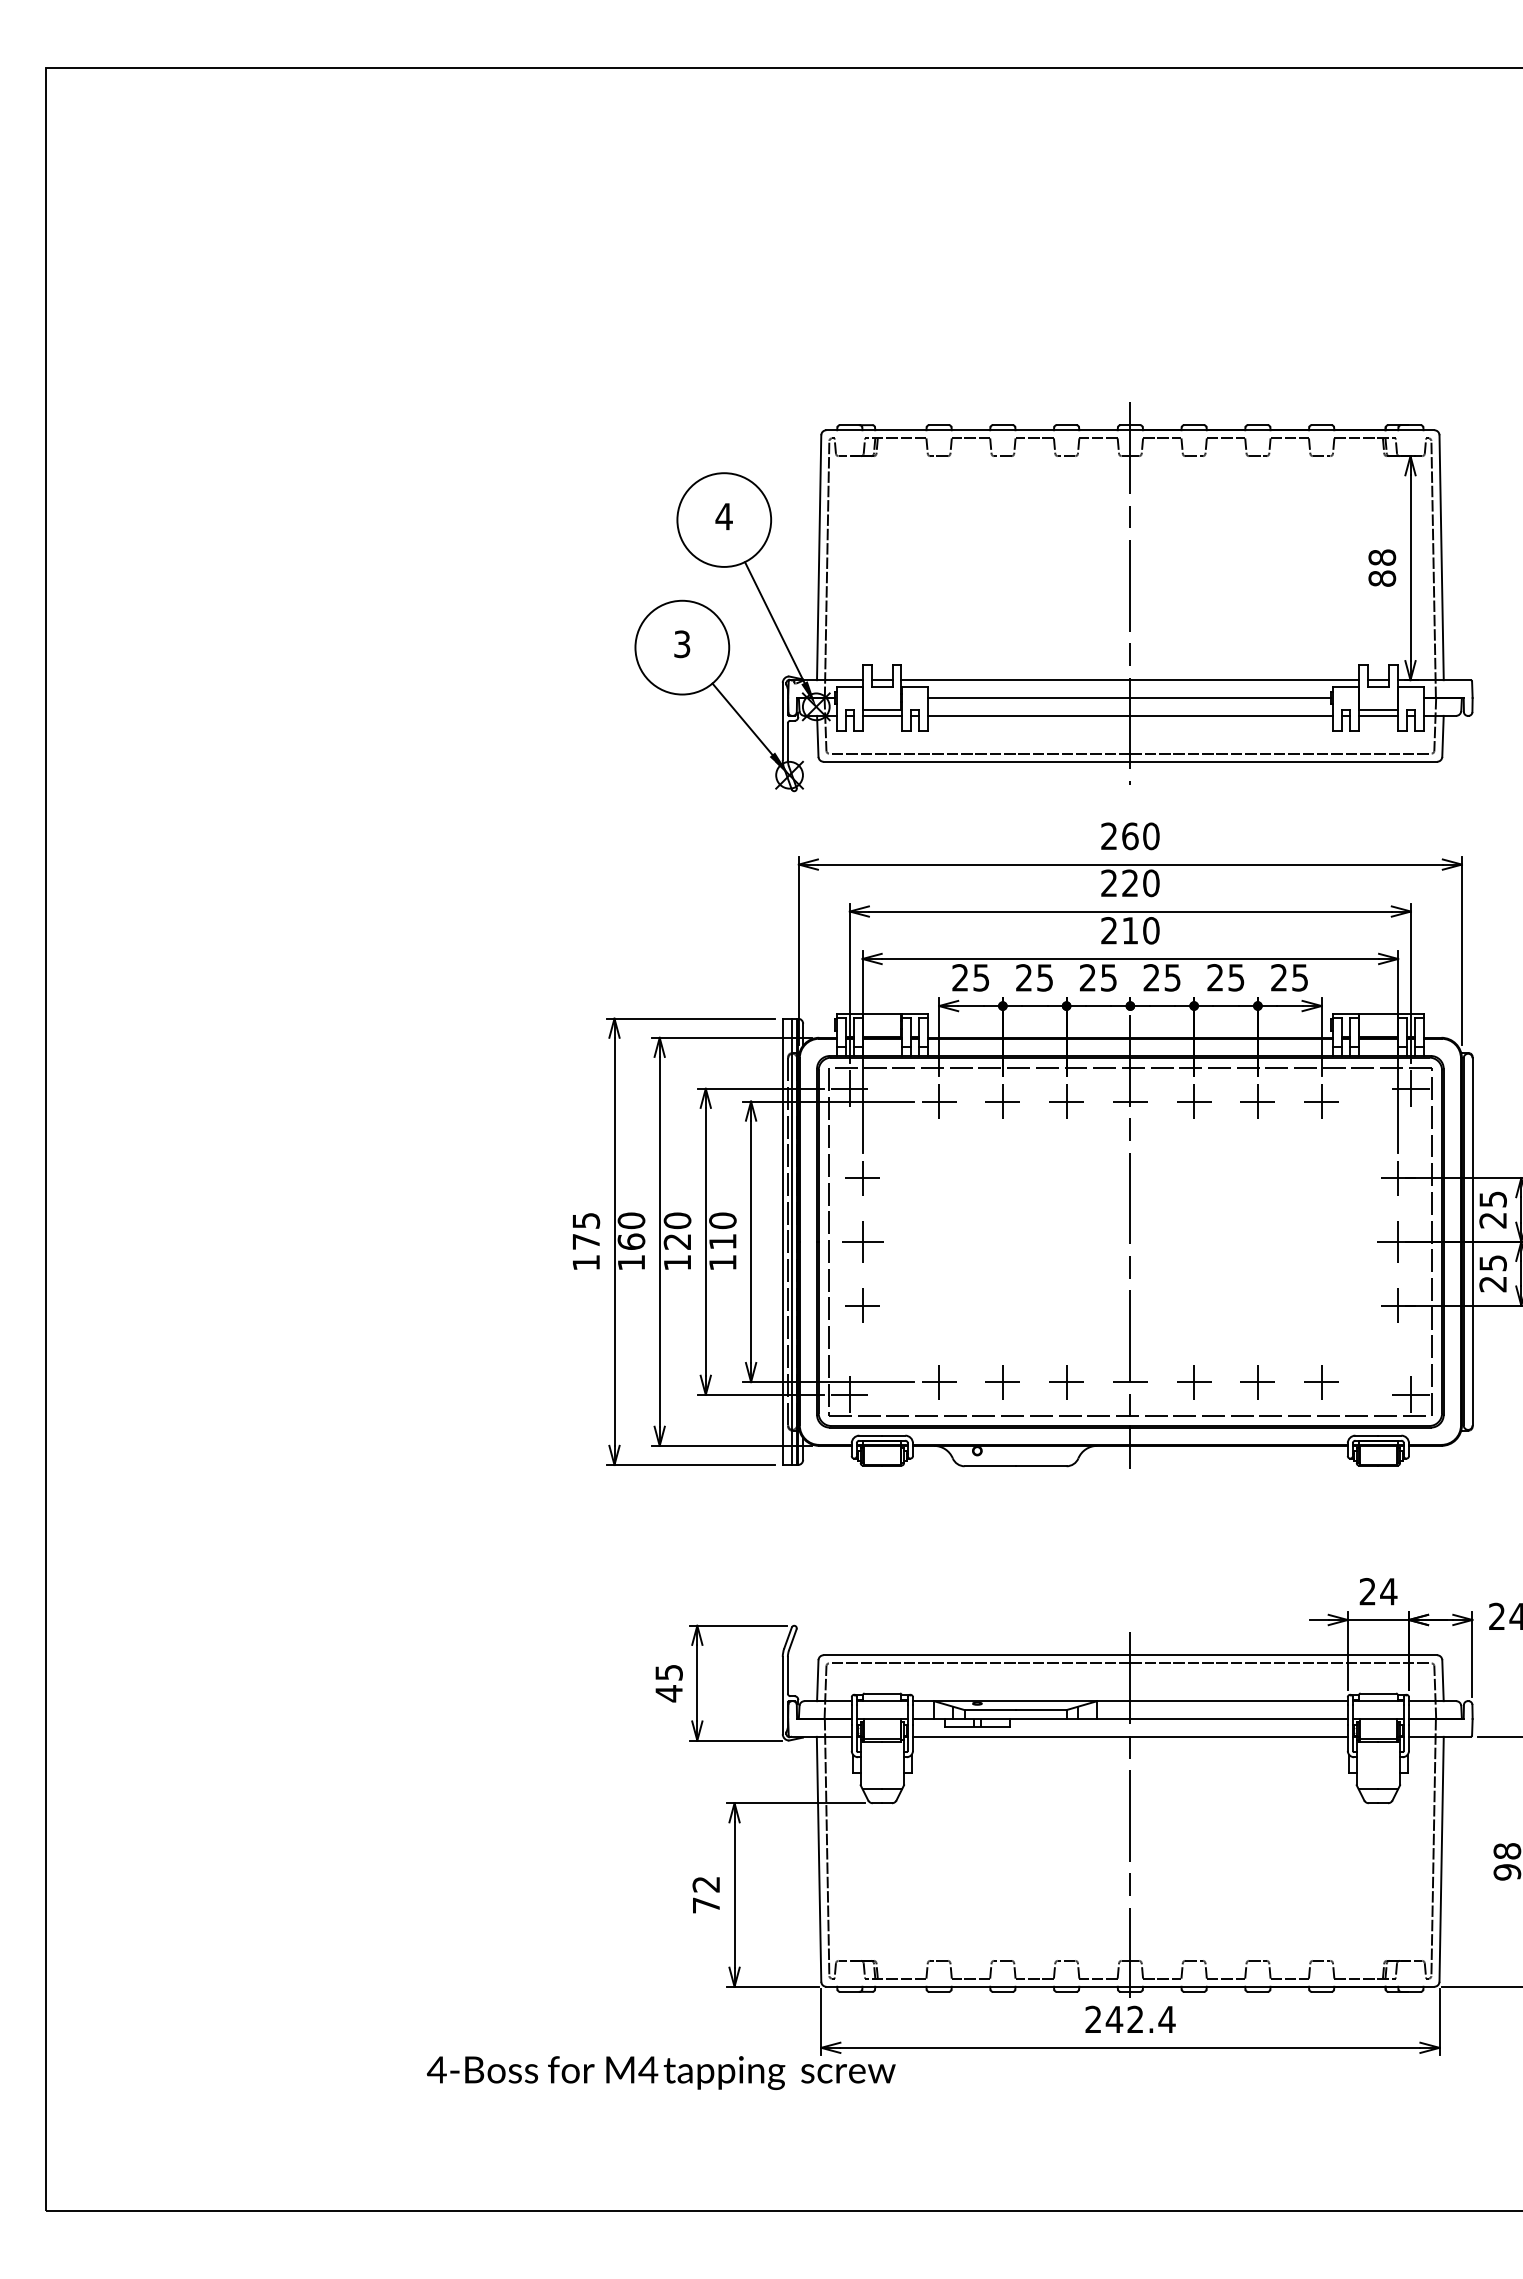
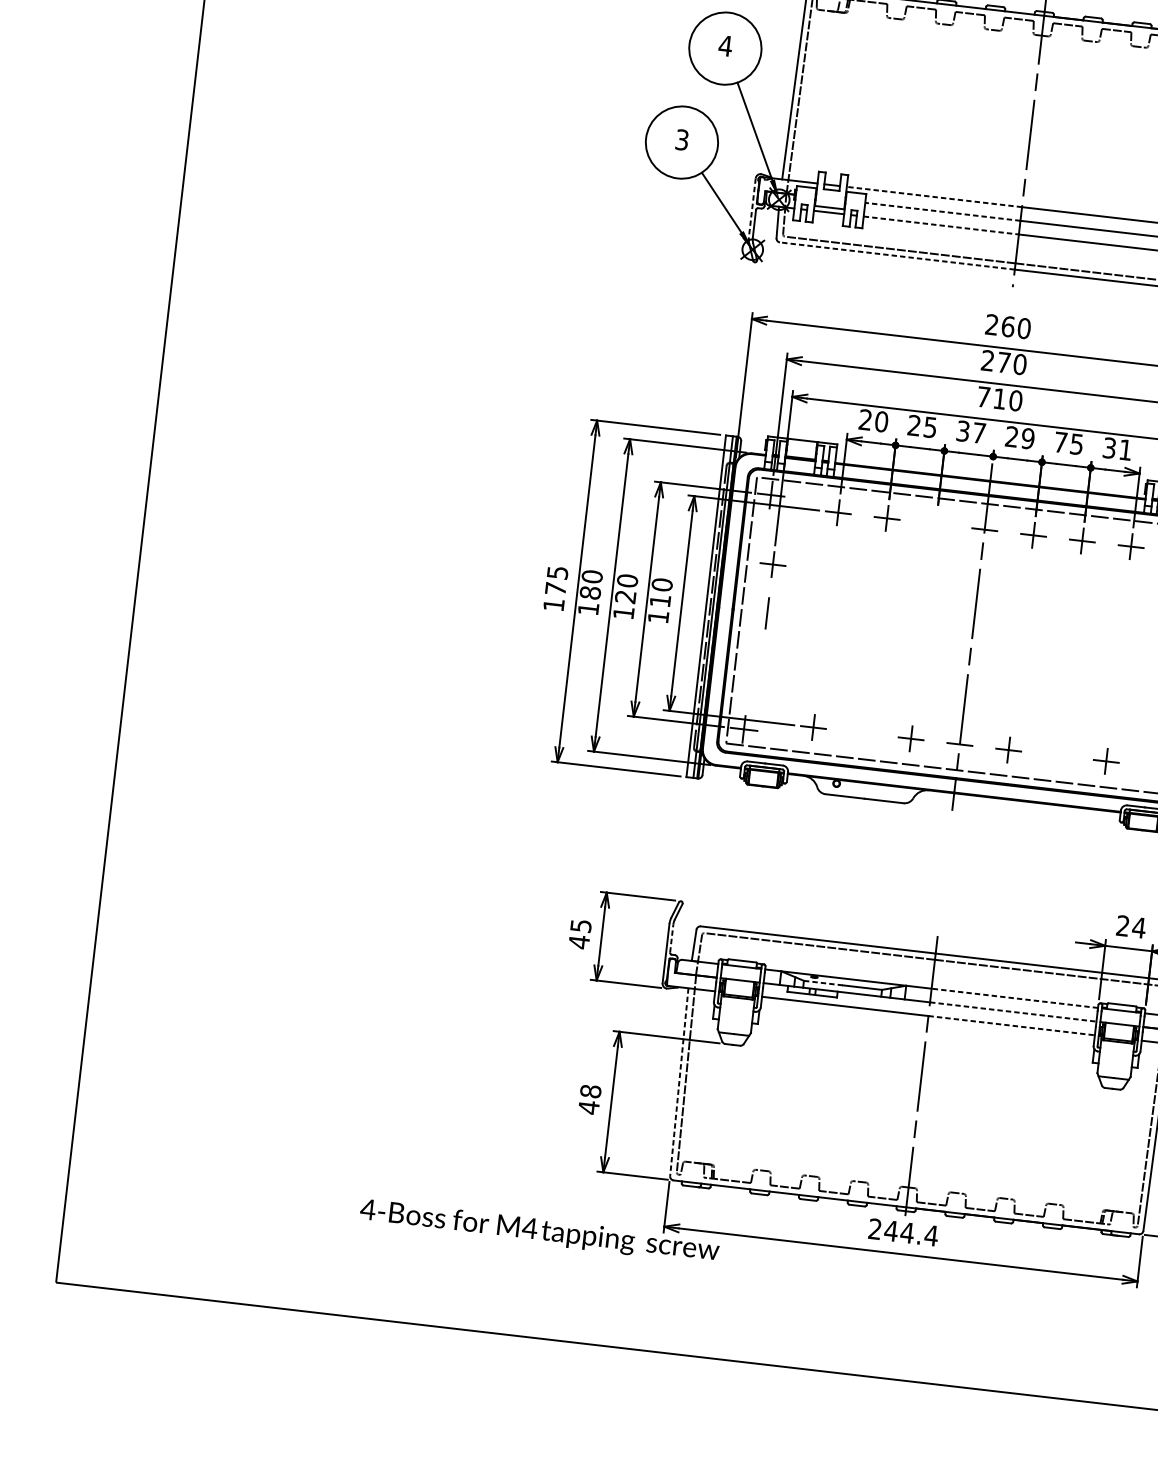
line: (1015, 680) -> (934, 197), solid -> dashed
line: (1028, 698) -> (942, 212), solid -> dashed
line: (1029, 715) -> (941, 225), solid -> dashed
line: (782, 721) -> (752, 207), solid -> dashed
line: (976, 761) -> (897, 255), solid -> dashed
text: (1129, 882) -> (1003, 361), 220 -> 270
text: (1108, 930) -> (983, 396), 210 -> 710
text: (981, 977) -> (881, 421), 25 -> 20
text: (1098, 977) -> (971, 431), 25 -> 37
text: (1172, 977) -> (1027, 438), 25 -> 29
text: (1215, 977) -> (1060, 442), 25 -> 75
text: (1289, 977) -> (1117, 448), 25 -> 31
part: (1066, 1101) -> (935, 524), removed
text: (631, 1241) -> (590, 592), 160 -> 180
line: (862, 1241) -> (767, 613), removed
part: (862, 1305) -> (761, 662), removed
part: (1002, 1382) -> (861, 733), removed
part: (1257, 1382) -> (1057, 756), removed
line: (787, 1674) -> (671, 937), solid -> dashed
line: (1239, 1701) -> (1015, 998), solid -> dashed
line: (990, 1710) -> (823, 983), solid -> dashed
line: (1239, 1719) -> (1013, 1012), solid -> dashed
line: (1239, 1736) -> (1012, 1025), solid -> dashed
line: (819, 1859) -> (679, 1082), solid -> dashed
text: (706, 1895) -> (589, 1099), 72 -> 48
text: (1135, 2018) -> (907, 1232), 242.4 -> 244.4

